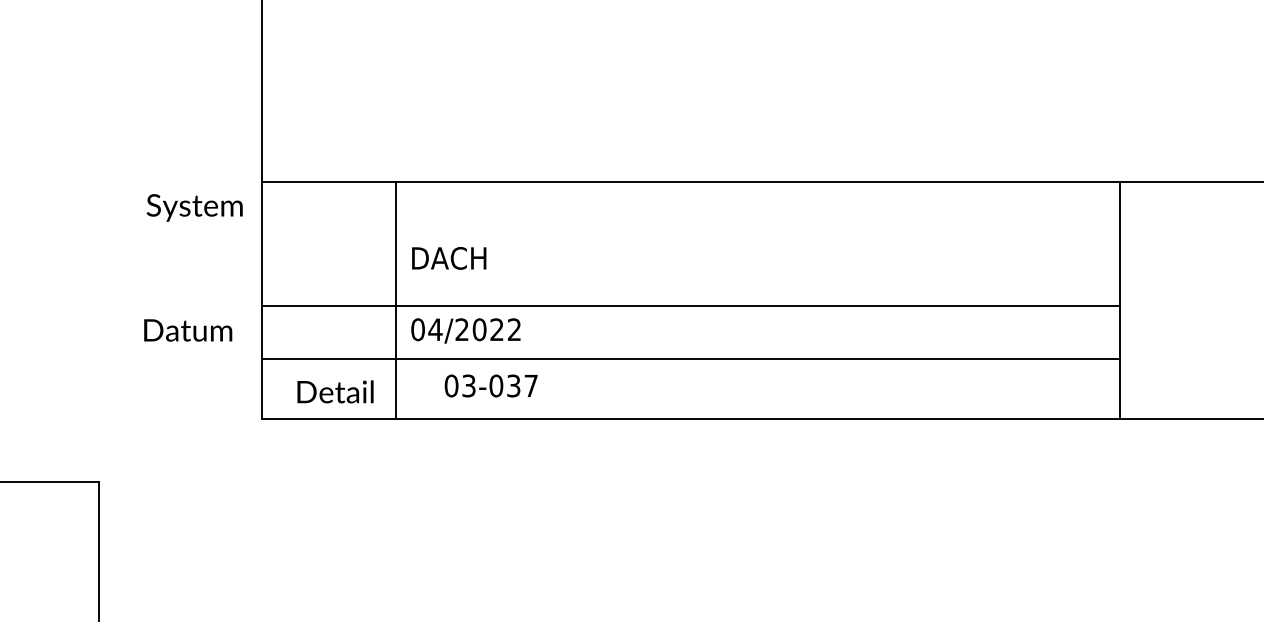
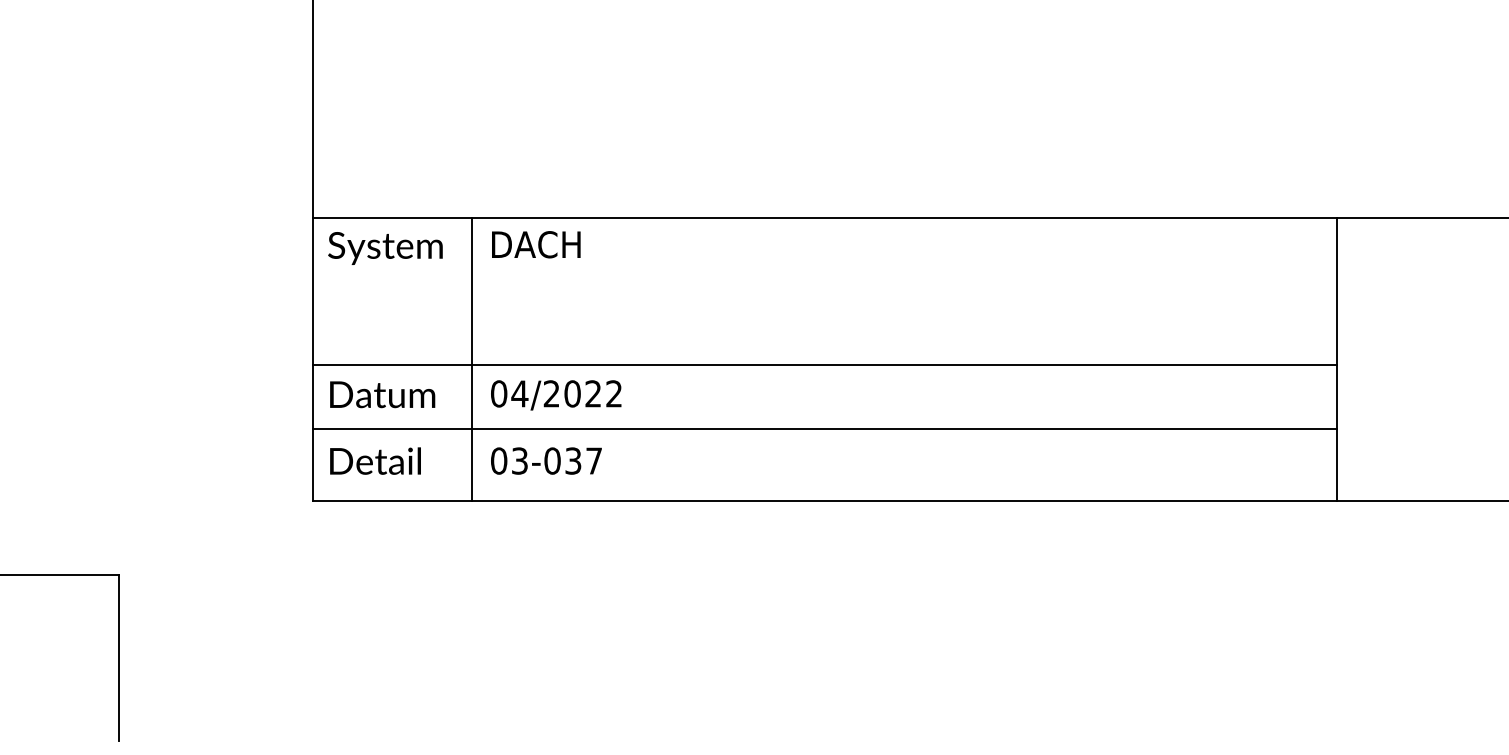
text: (194, 207) -> (385, 248), moved
text: (449, 258) -> (536, 244), moved
text: (188, 330) -> (382, 394), moved
text: (491, 385) -> (546, 460), moved
text: (335, 391) -> (375, 460), moved

